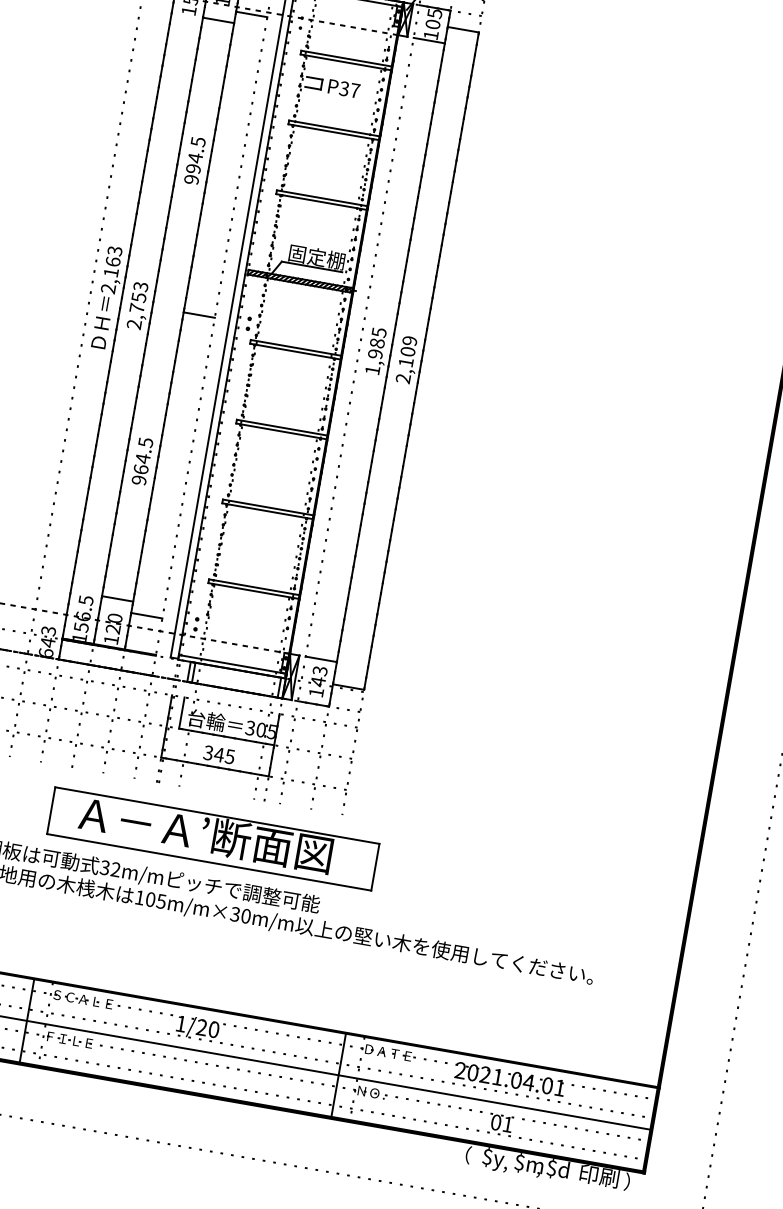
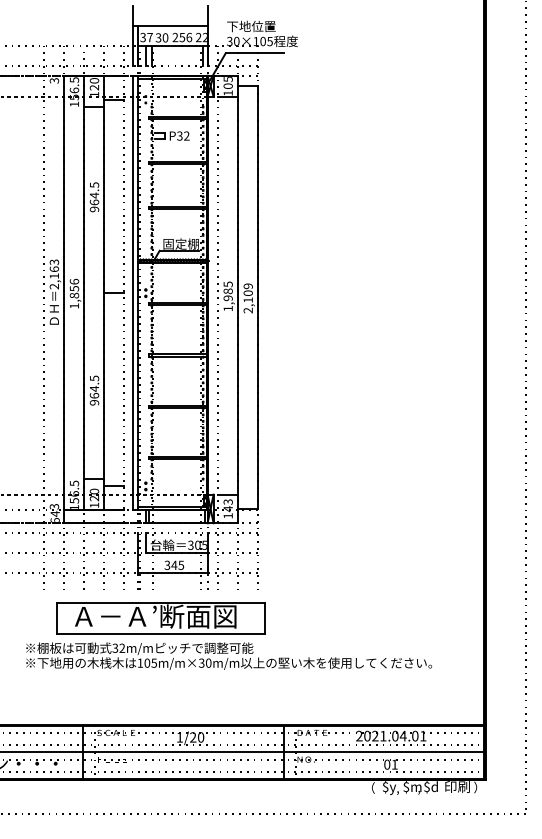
text: (354, 89) -> (186, 135), P37 -> P32
text: (193, 168) -> (94, 202), 994.5 -> 964.5
text: (137, 305) -> (74, 293), 2,753 -> 1,856
part: (212, 838) -> (160, 618), moved

